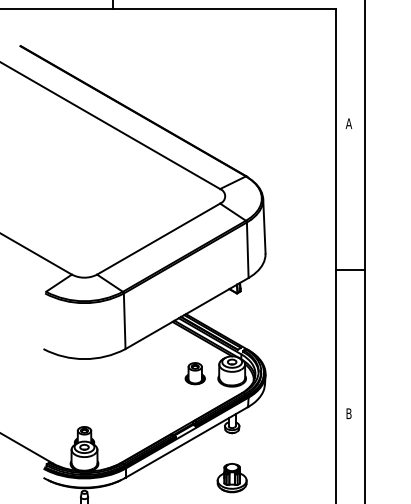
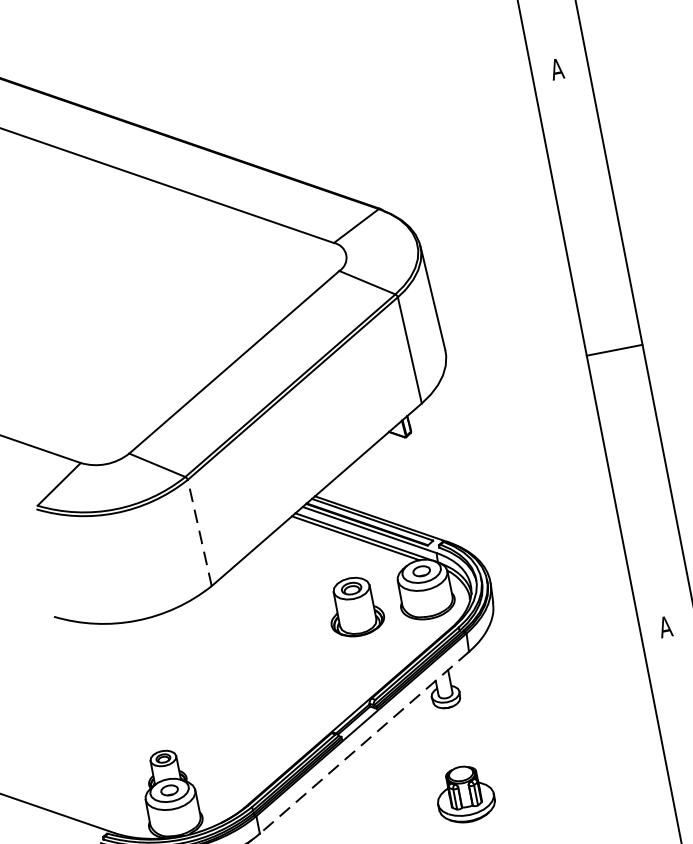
line: (124, 321) -> (199, 533), solid -> dashed
part: (194, 373) -> (353, 607), size x1.4
text: (348, 413) -> (664, 626), B -> A
line: (186, 442) -> (363, 742), solid -> dashed

